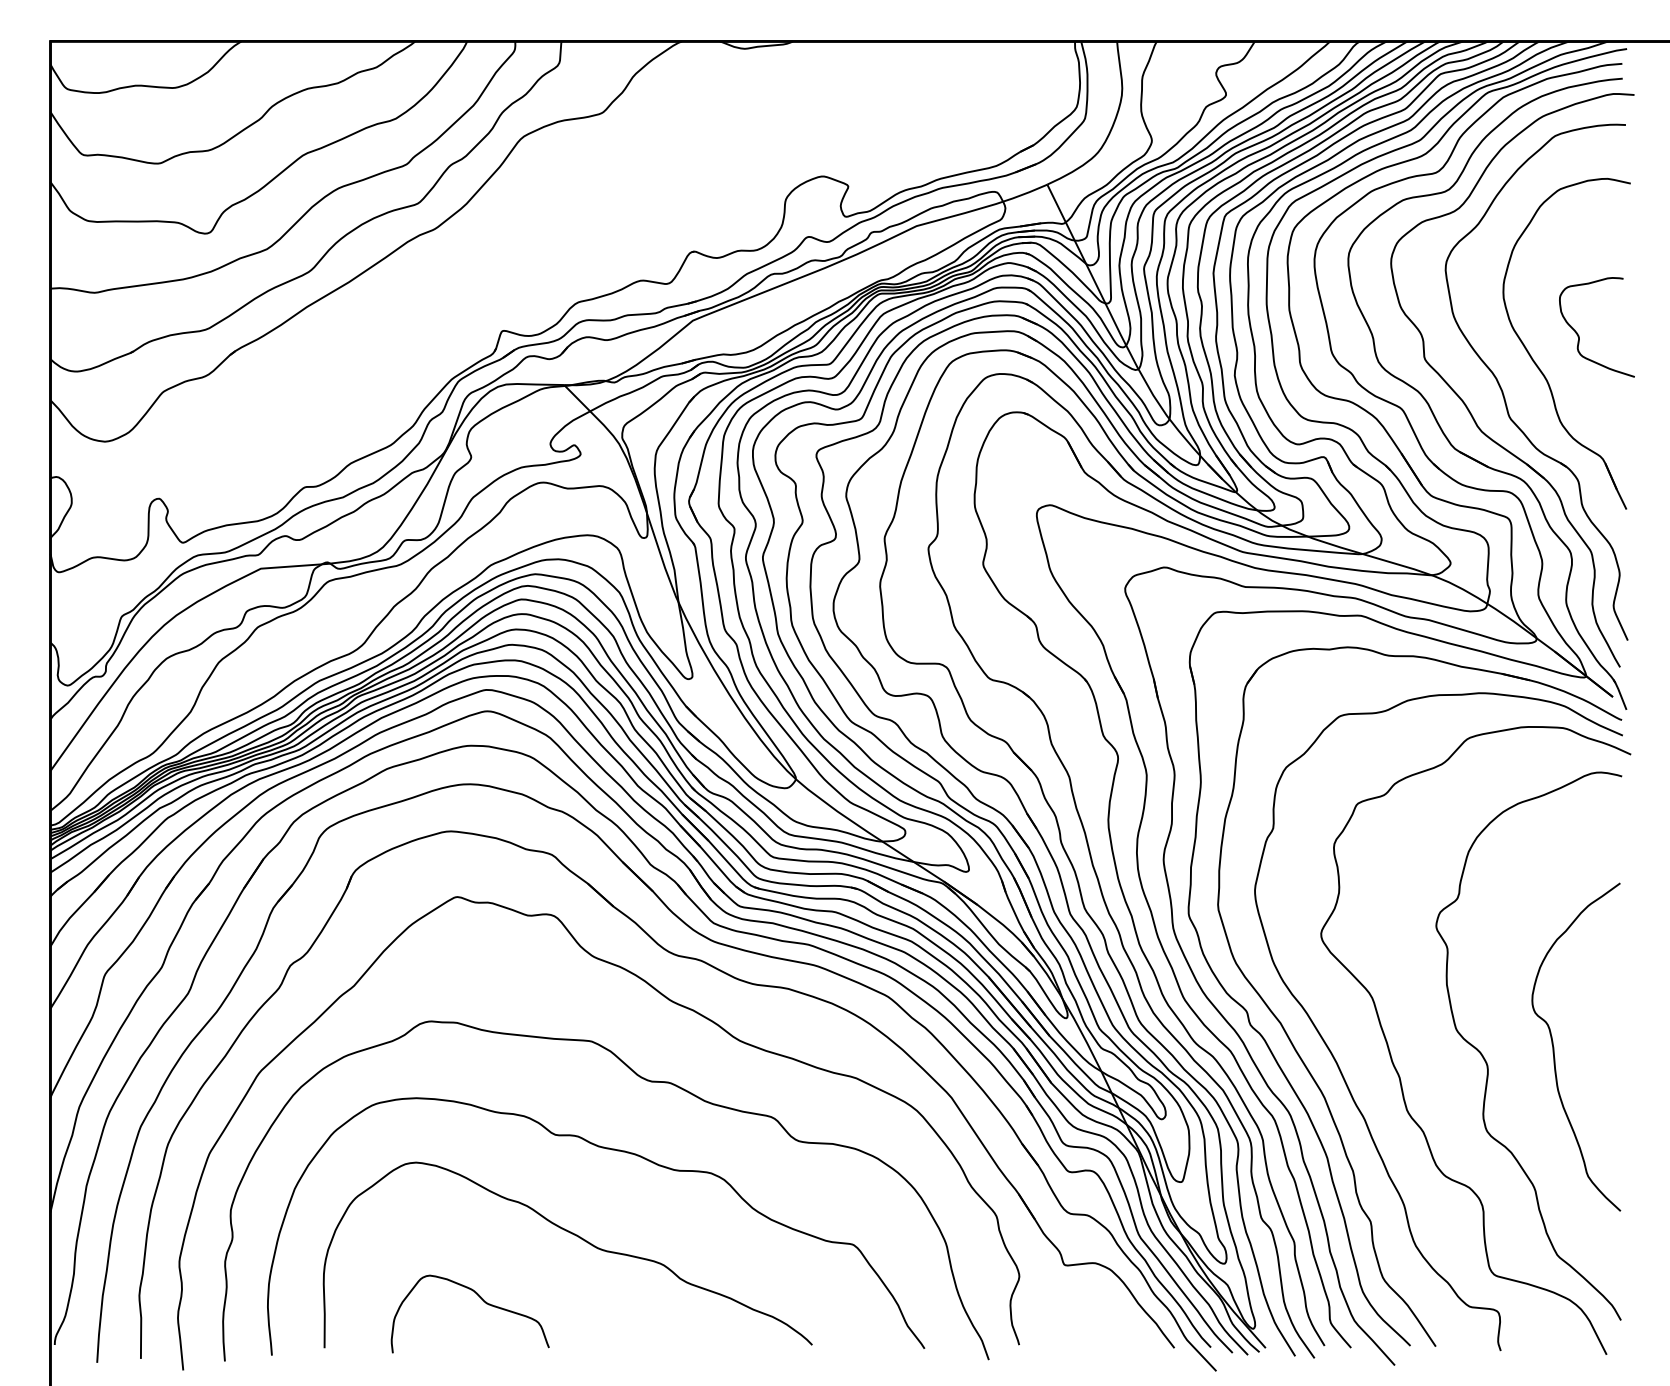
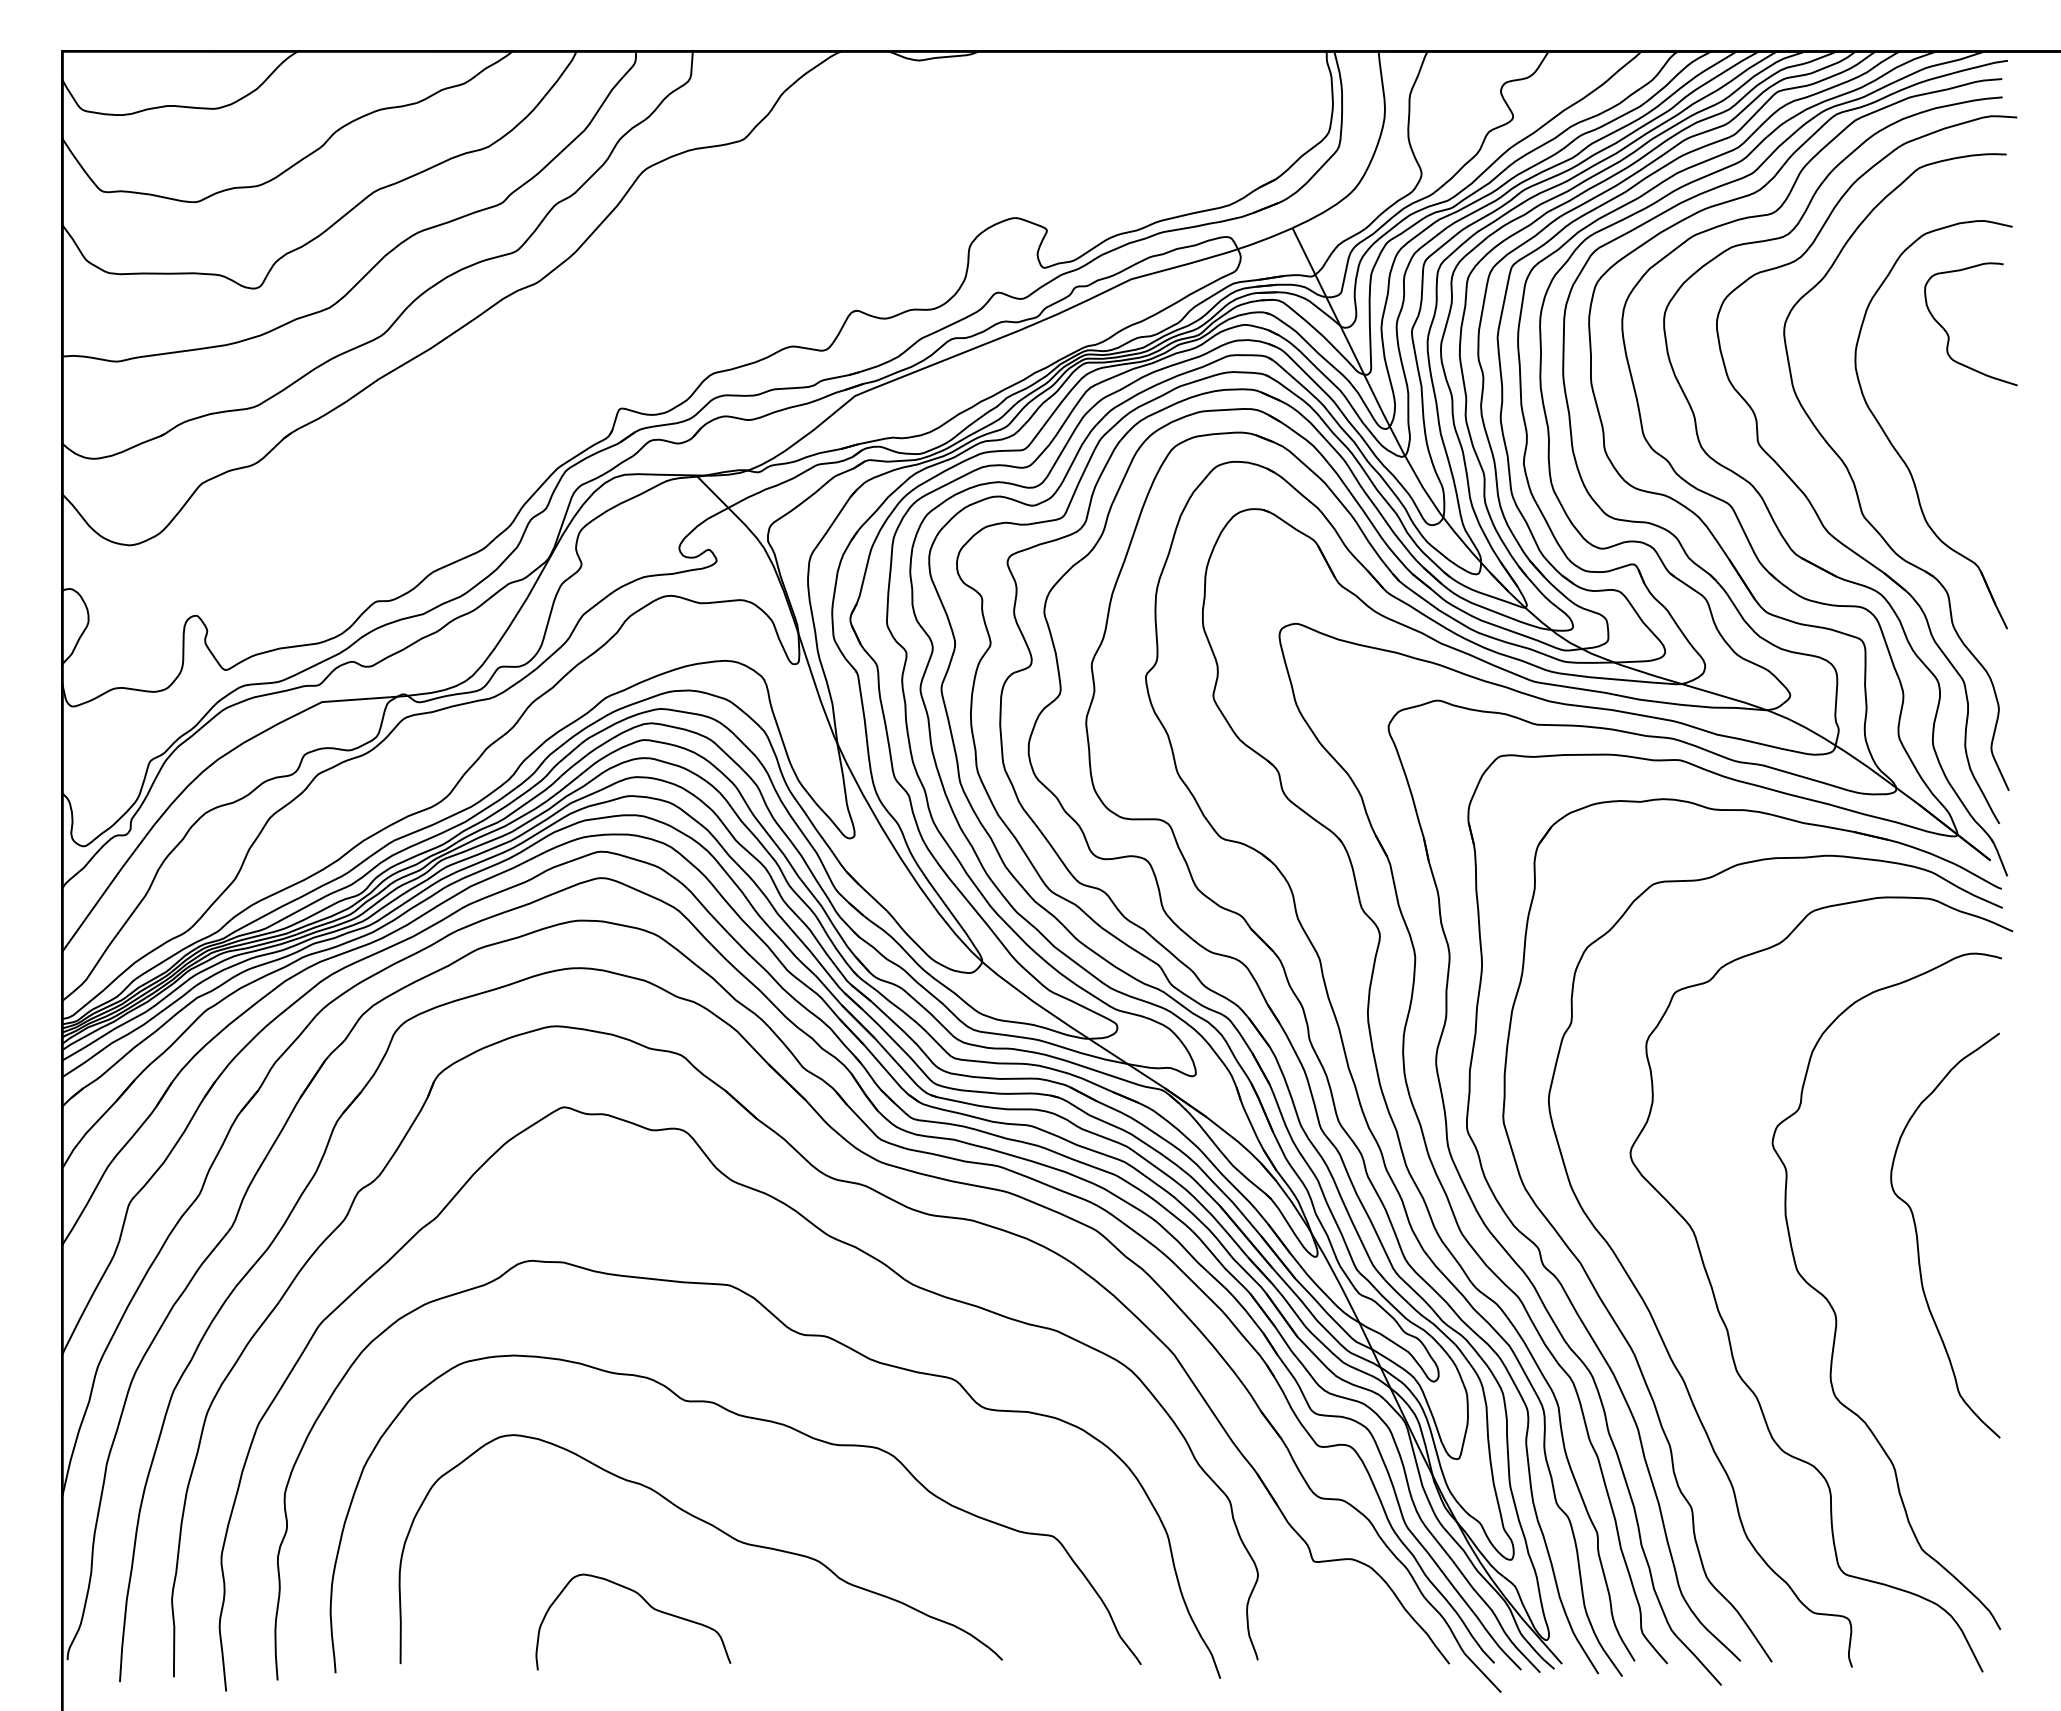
curve: (1579, 336) -> (1949, 335), moved
curve: (1554, 1049) -> (1918, 1238), moved
curve: (482, 1300) -> (648, 1605), moved

